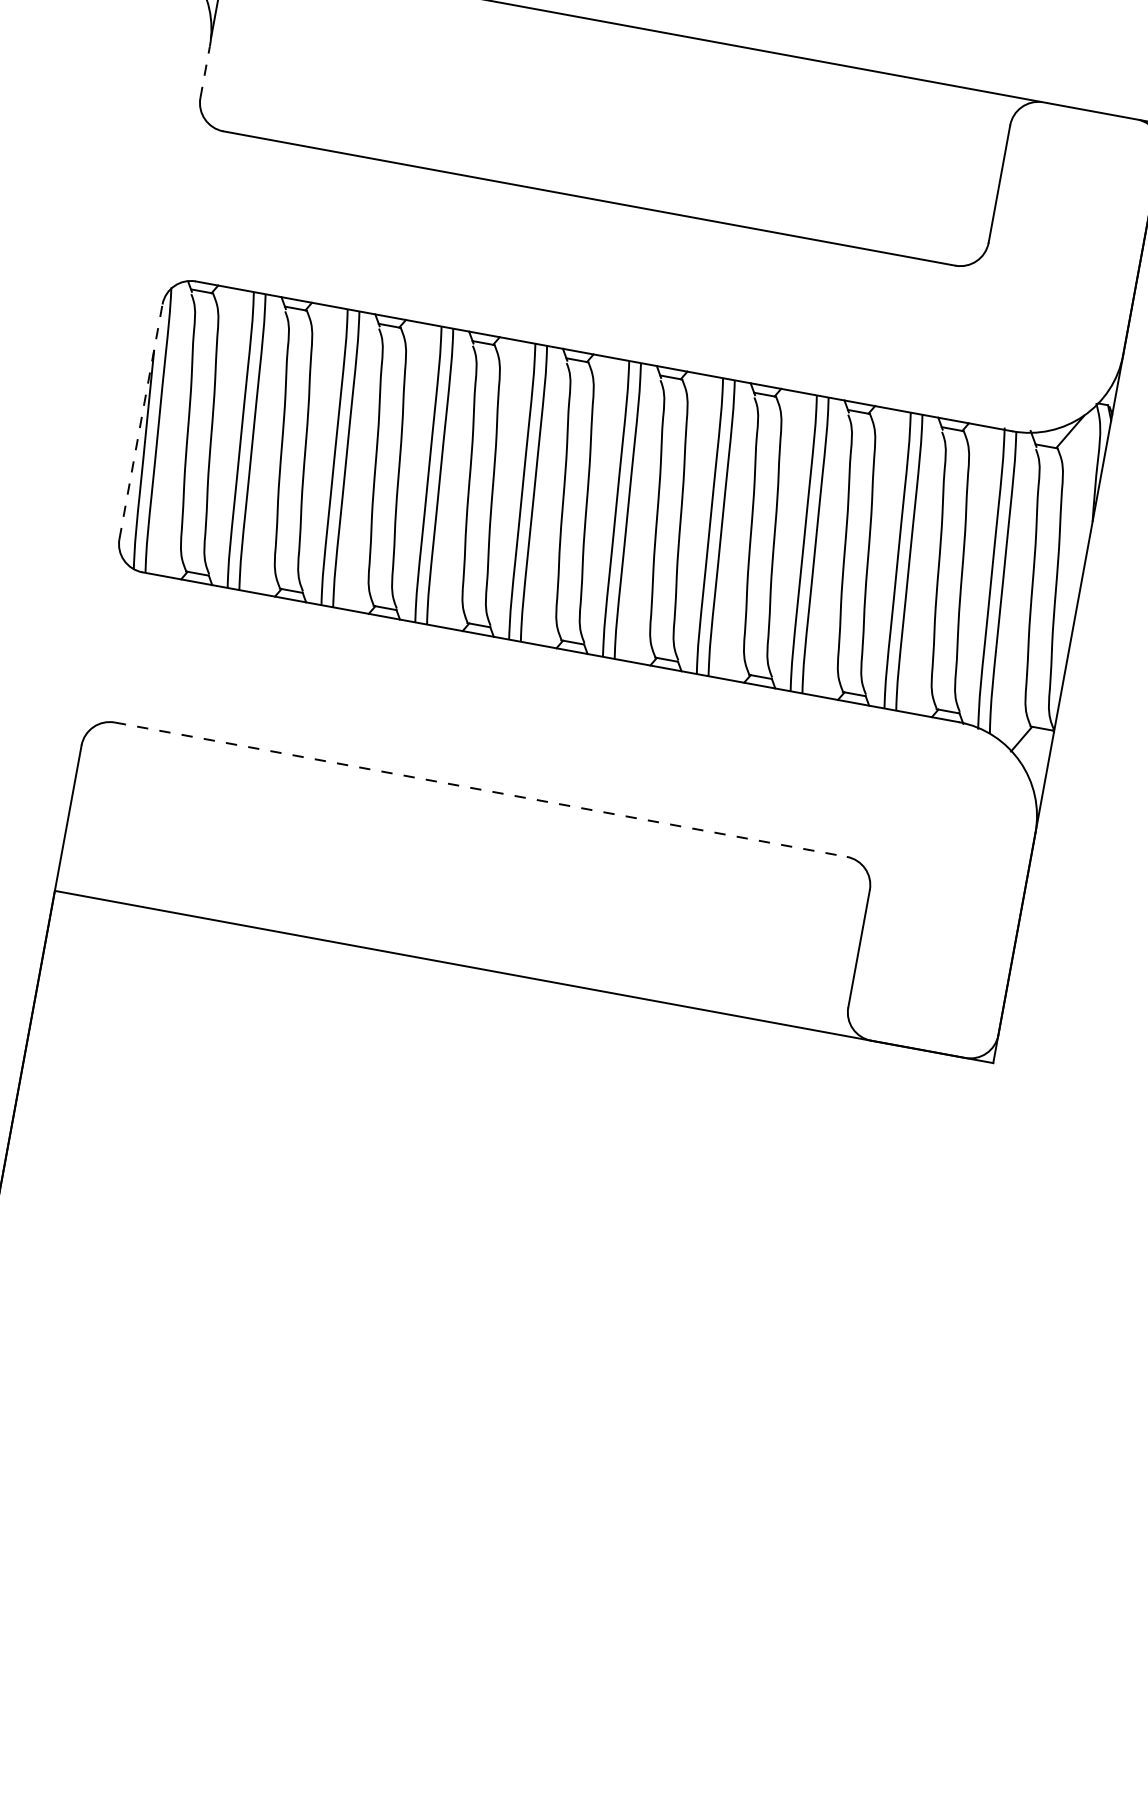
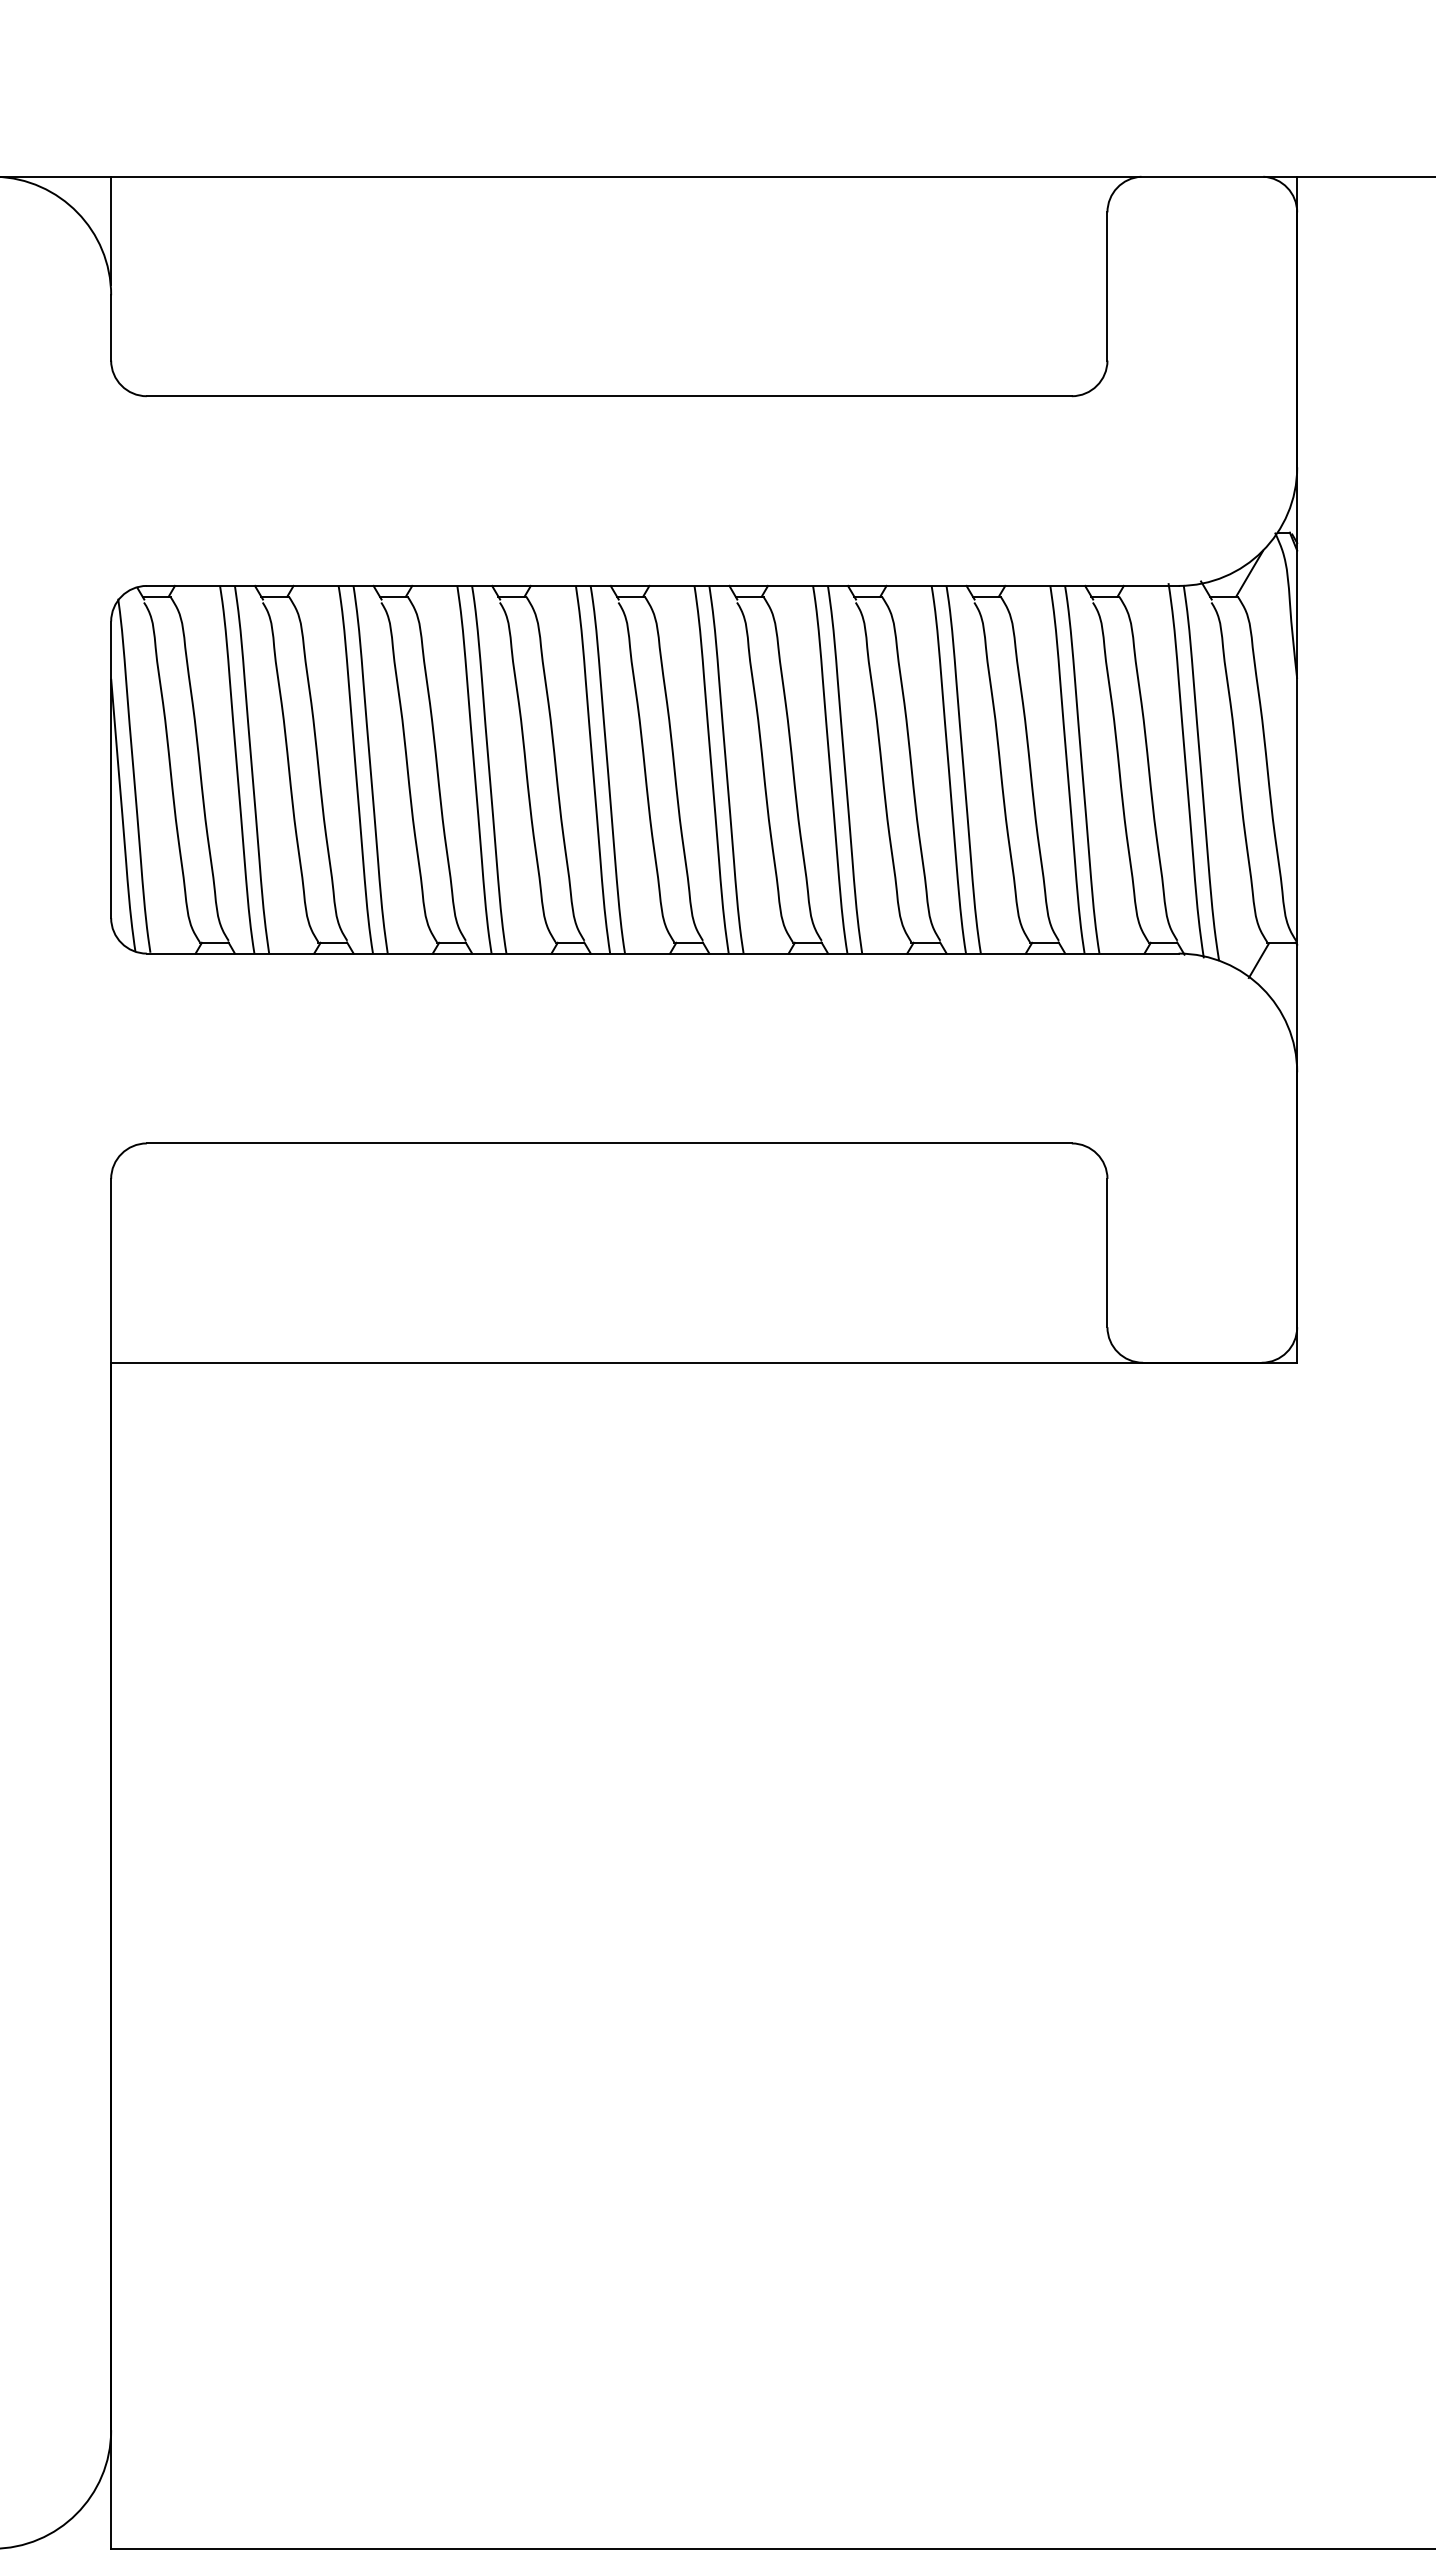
line: (205, 71) -> (111, 327), dashed -> solid
line: (141, 421) -> (111, 769), dashed -> solid
line: (481, 789) -> (609, 1143), dashed -> solid

